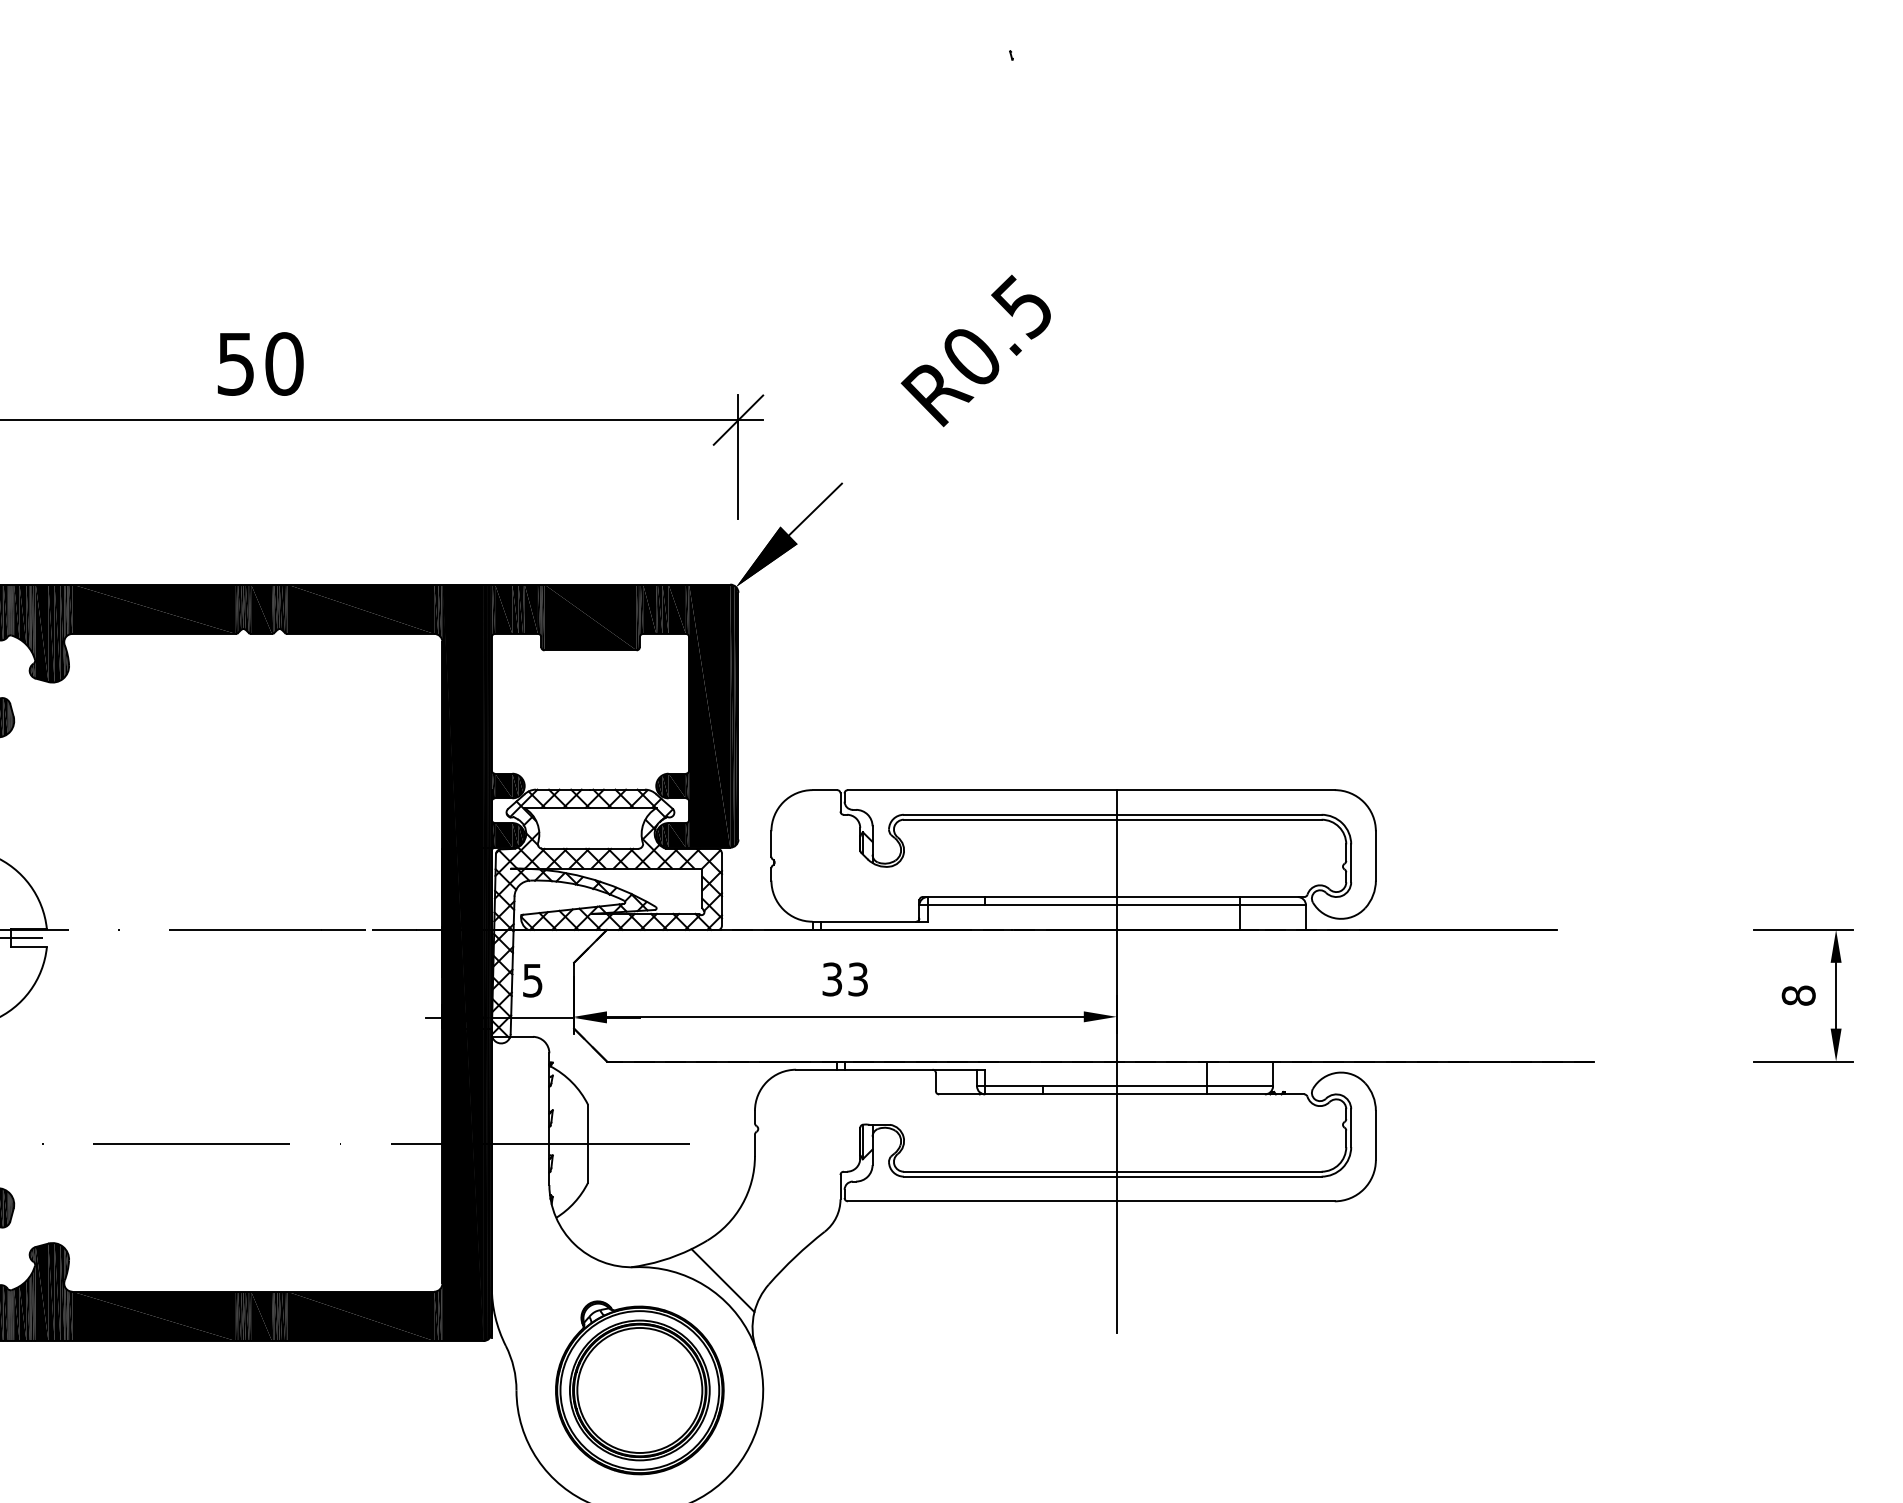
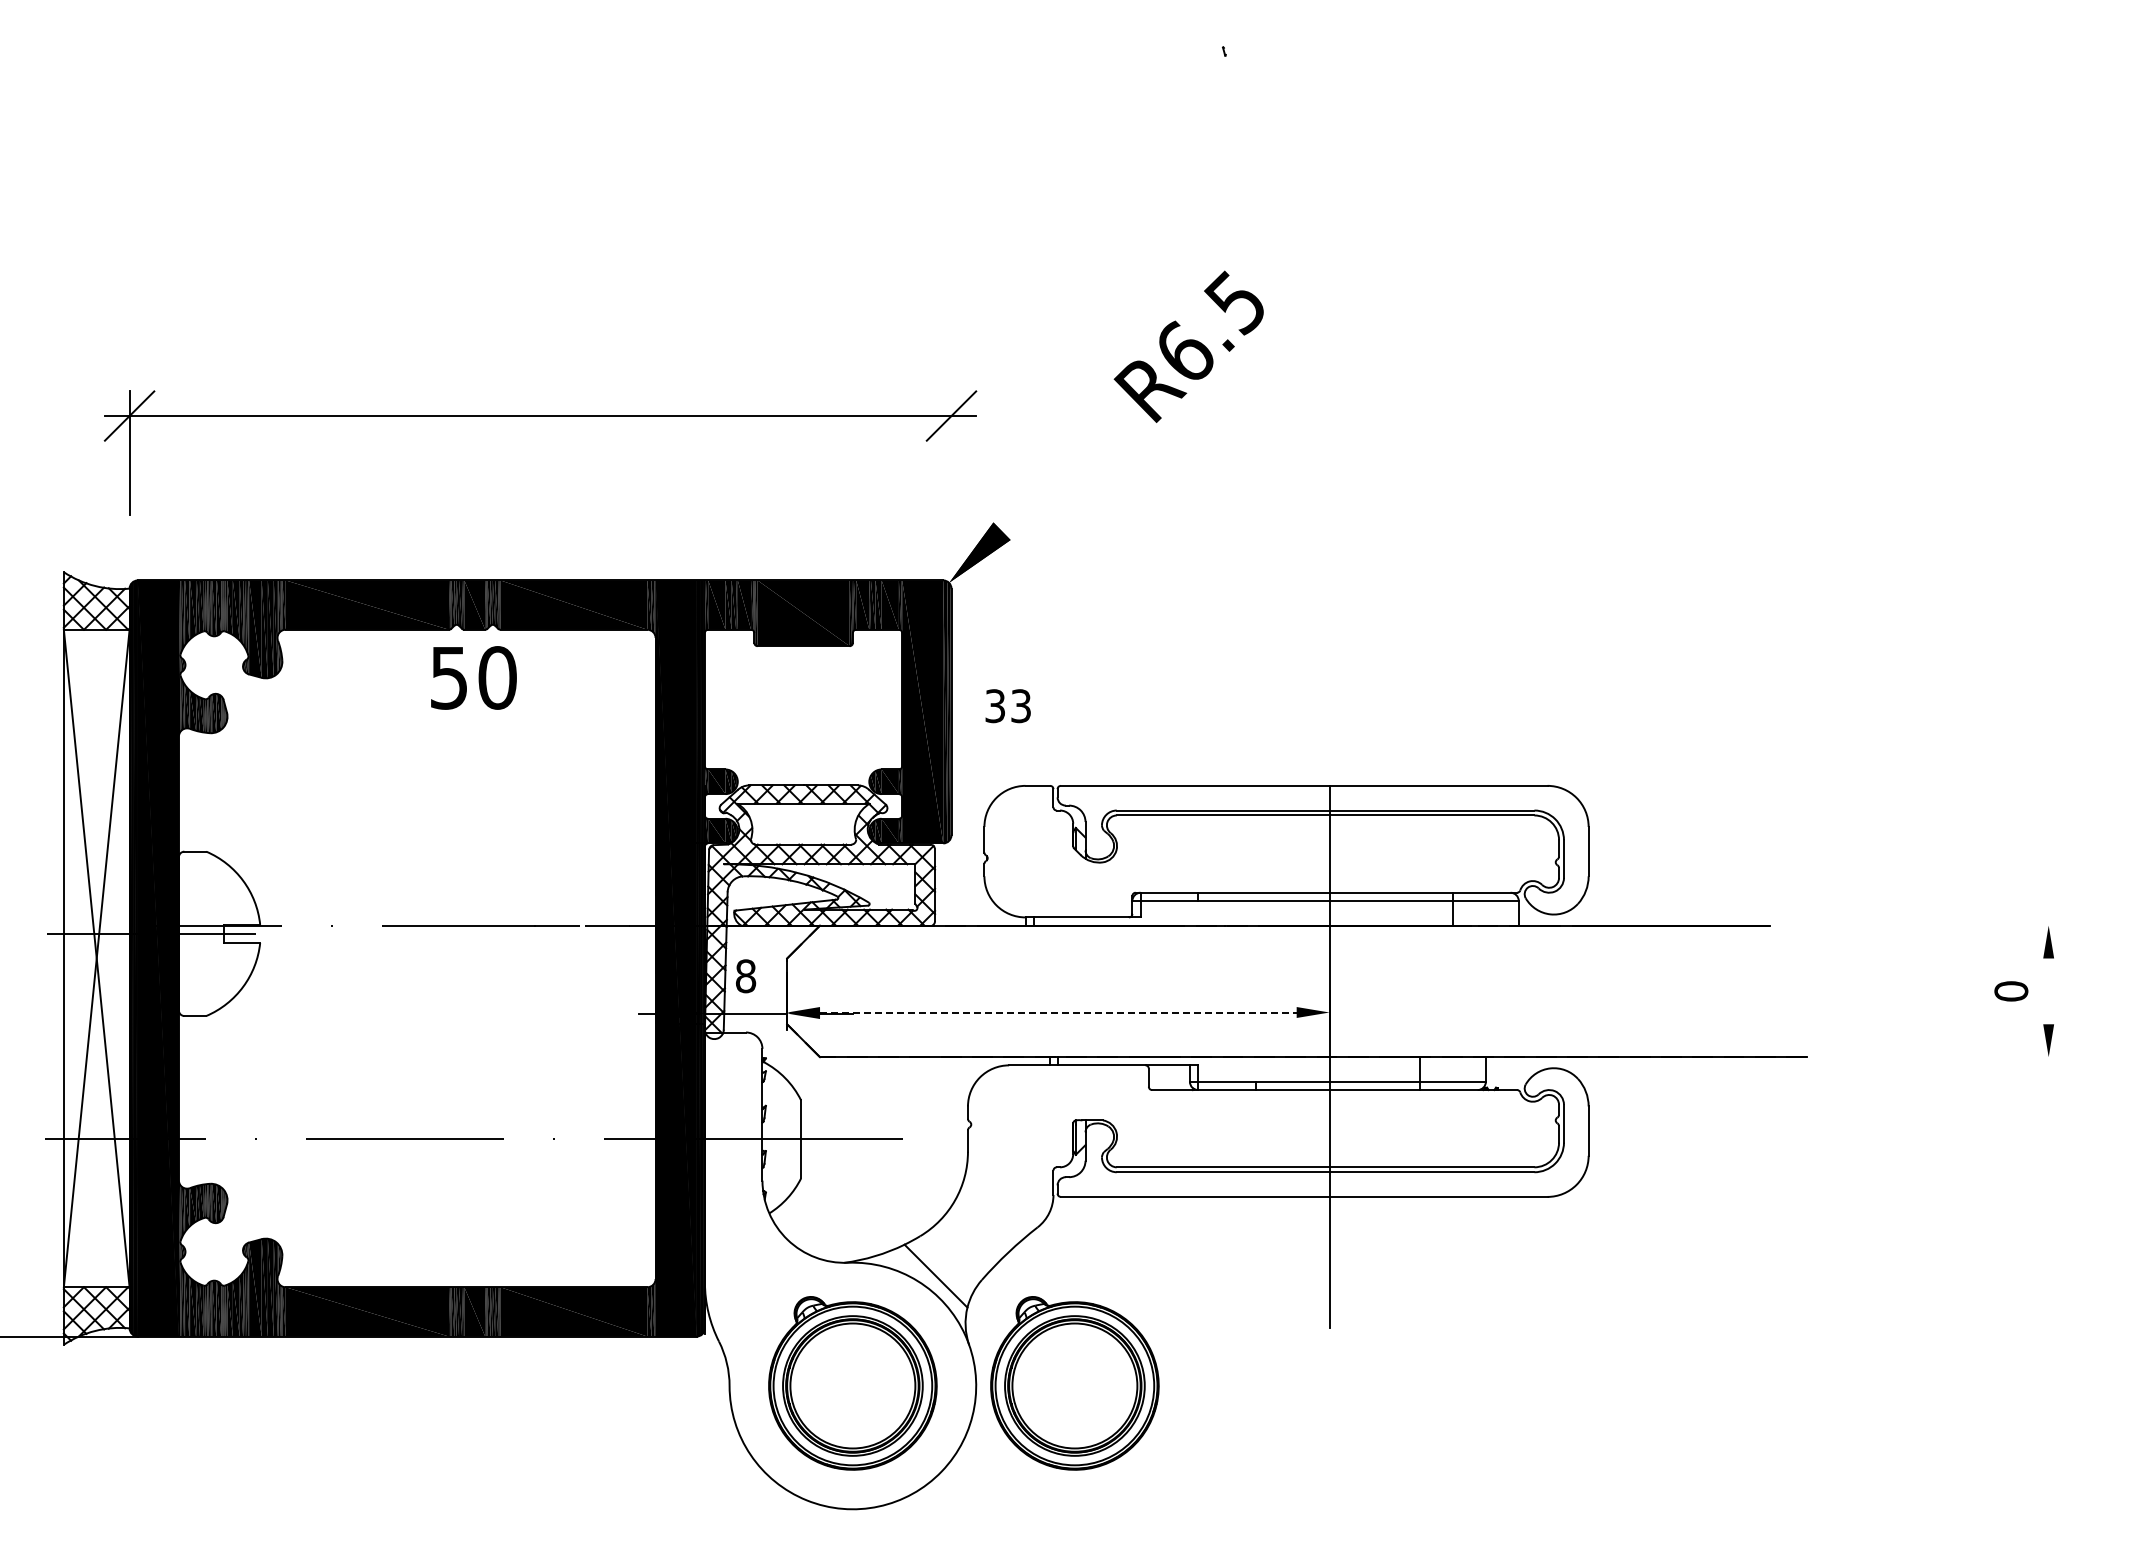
text: (972, 354) -> (1185, 350), R0.5 -> R6.5
text: (260, 363) -> (473, 677), moved
line: (738, 456) -> (951, 452), removed
line: (815, 509) -> (1028, 505), removed
line: (1802, 929) -> (2015, 925), removed
text: (844, 979) -> (1007, 706), moved
text: (532, 980) -> (745, 976), 5 -> 8
text: (1798, 995) -> (2011, 991), 8 -> 0
line: (1835, 995) -> (2048, 991), removed
line: (845, 1016) -> (1058, 1012), solid -> dashed
line: (1802, 1061) -> (2015, 1057), removed
part: (861, 1387) -> (1074, 1383), added

